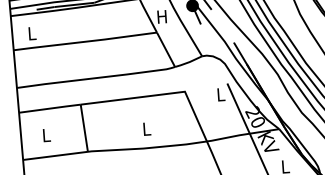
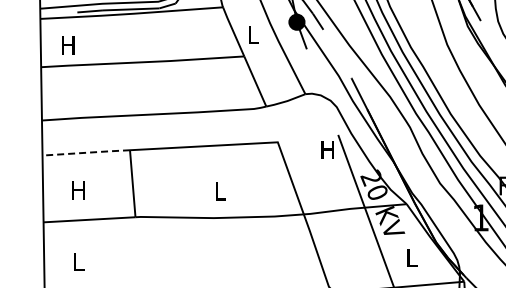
text: (161, 16) -> (252, 34), H -> L
text: (32, 33) -> (68, 45), L -> H
text: (220, 94) -> (327, 149), L -> H
line: (50, 108) -> (86, 152), solid -> dashed
text: (46, 135) -> (78, 190), L -> H

